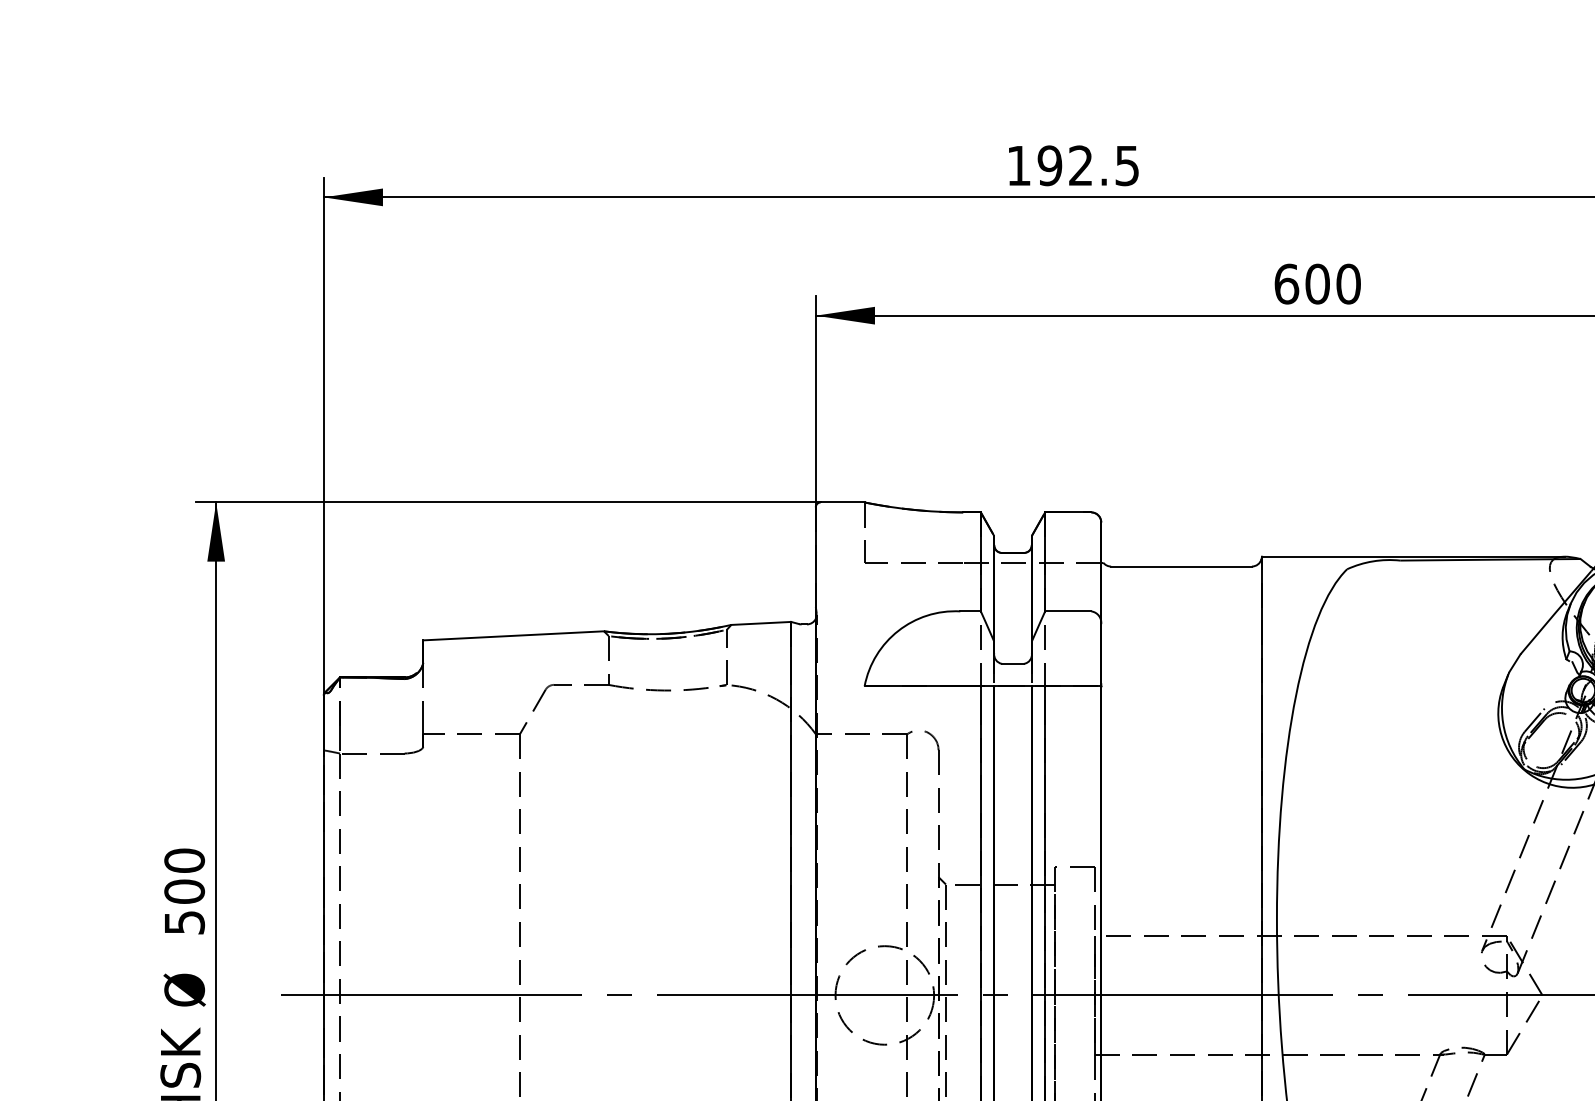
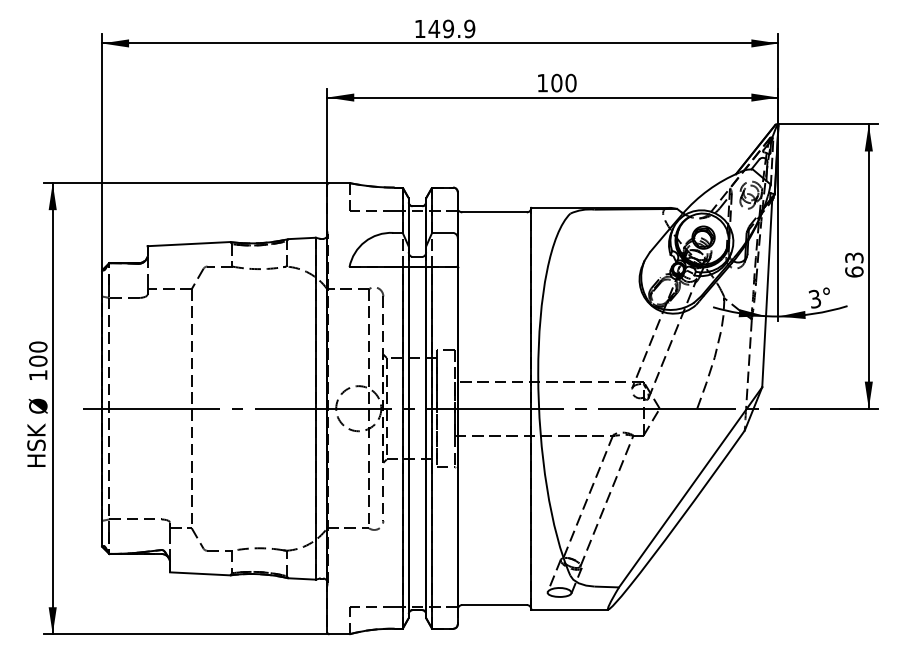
text: (1087, 164) -> (451, 28), 192.5 -> 149.9
text: (1286, 282) -> (542, 82), 600 -> 100
text: (185, 922) -> (38, 375), 500 -> 100

